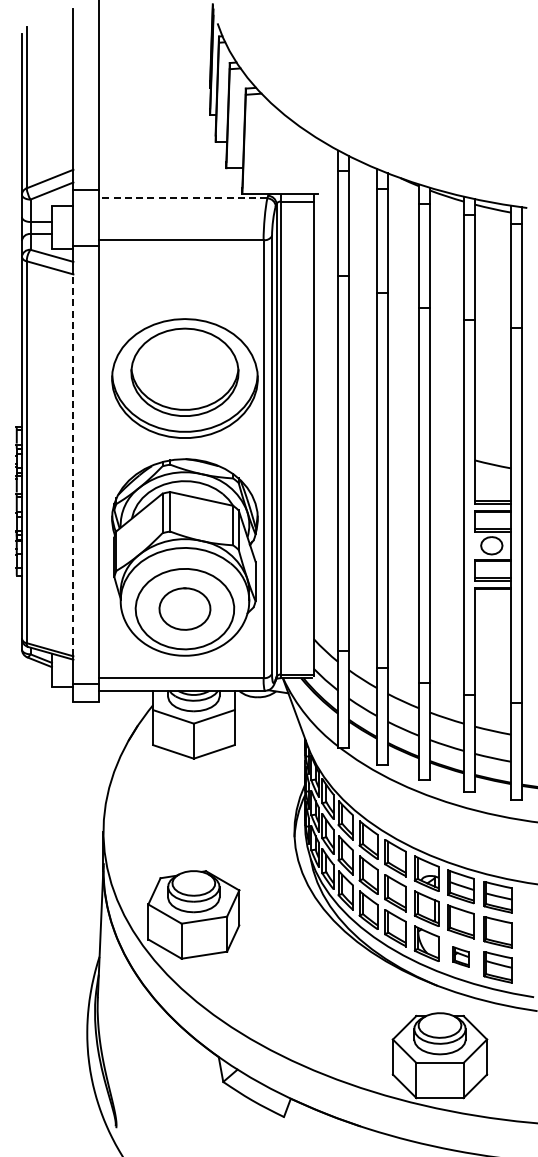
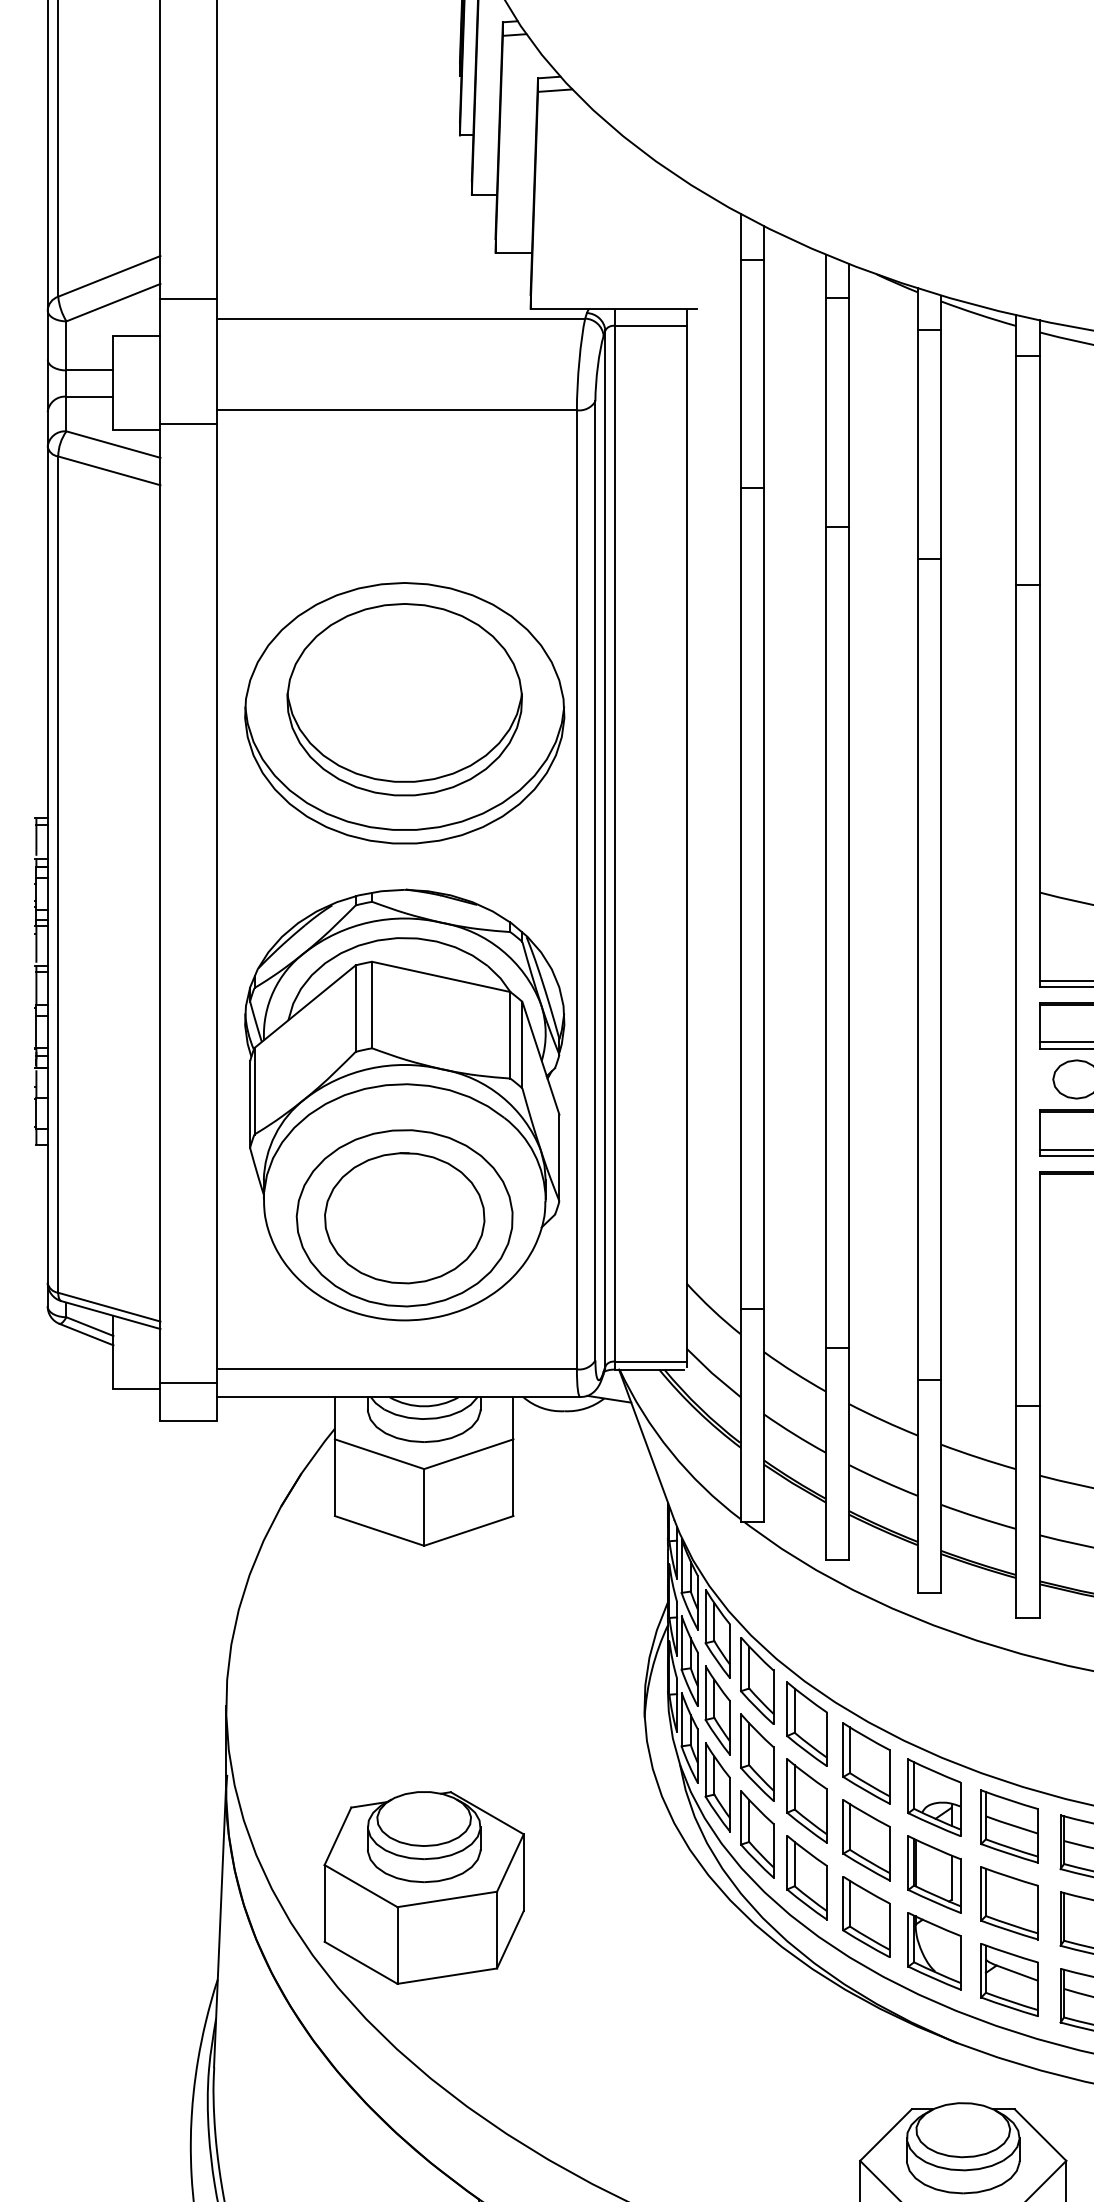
line: (182, 198) -> (399, 318), dashed -> solid
line: (73, 465) -> (160, 903), dashed -> solid
part: (184, 608) -> (403, 1216), size x1.43
part: (460, 956) -> (1008, 1978), size x1.67

